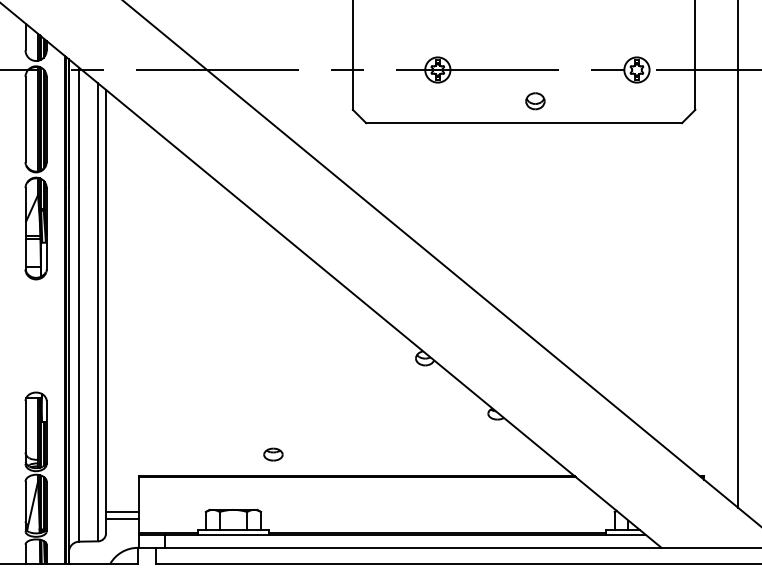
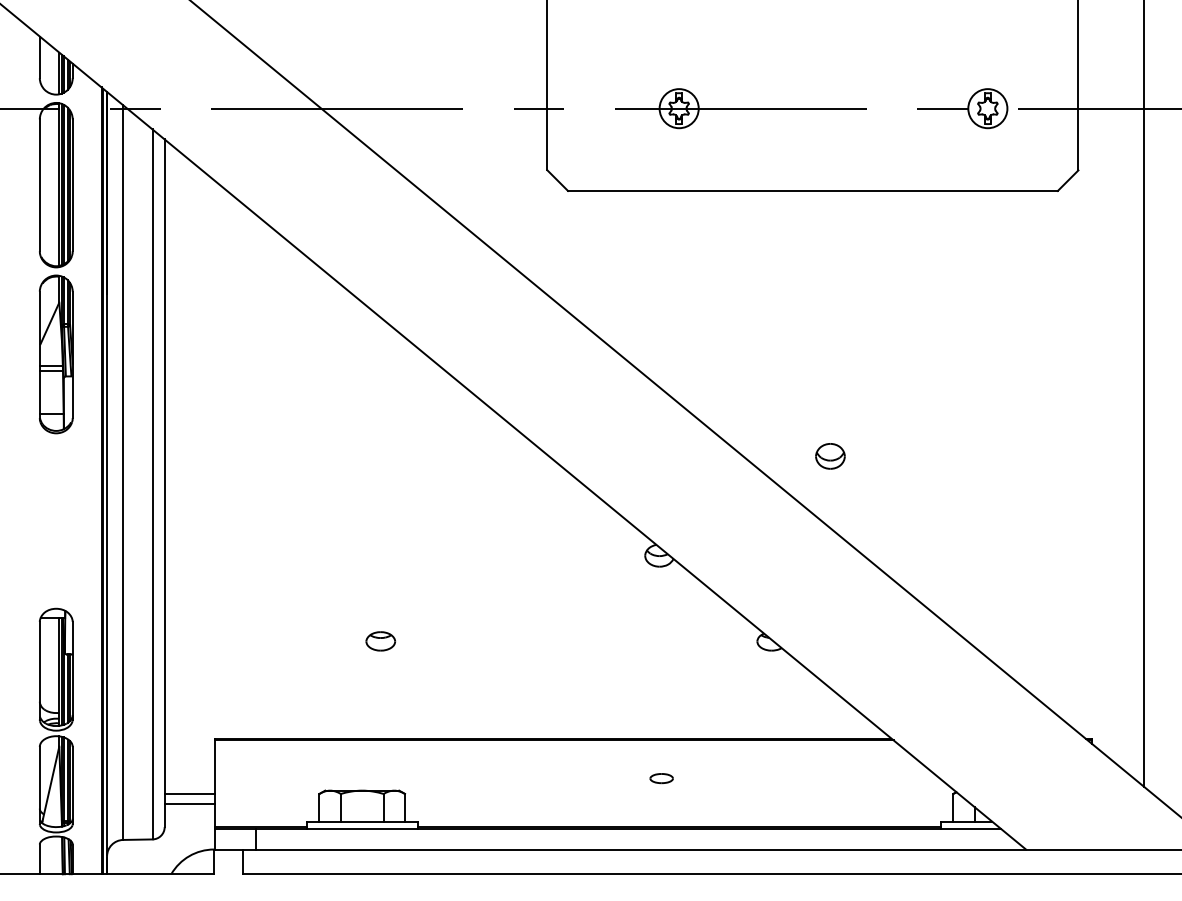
part: (535, 101) -> (830, 456), moved
part: (273, 454) -> (380, 641), moved
part: (426, 501) -> (661, 777), added

